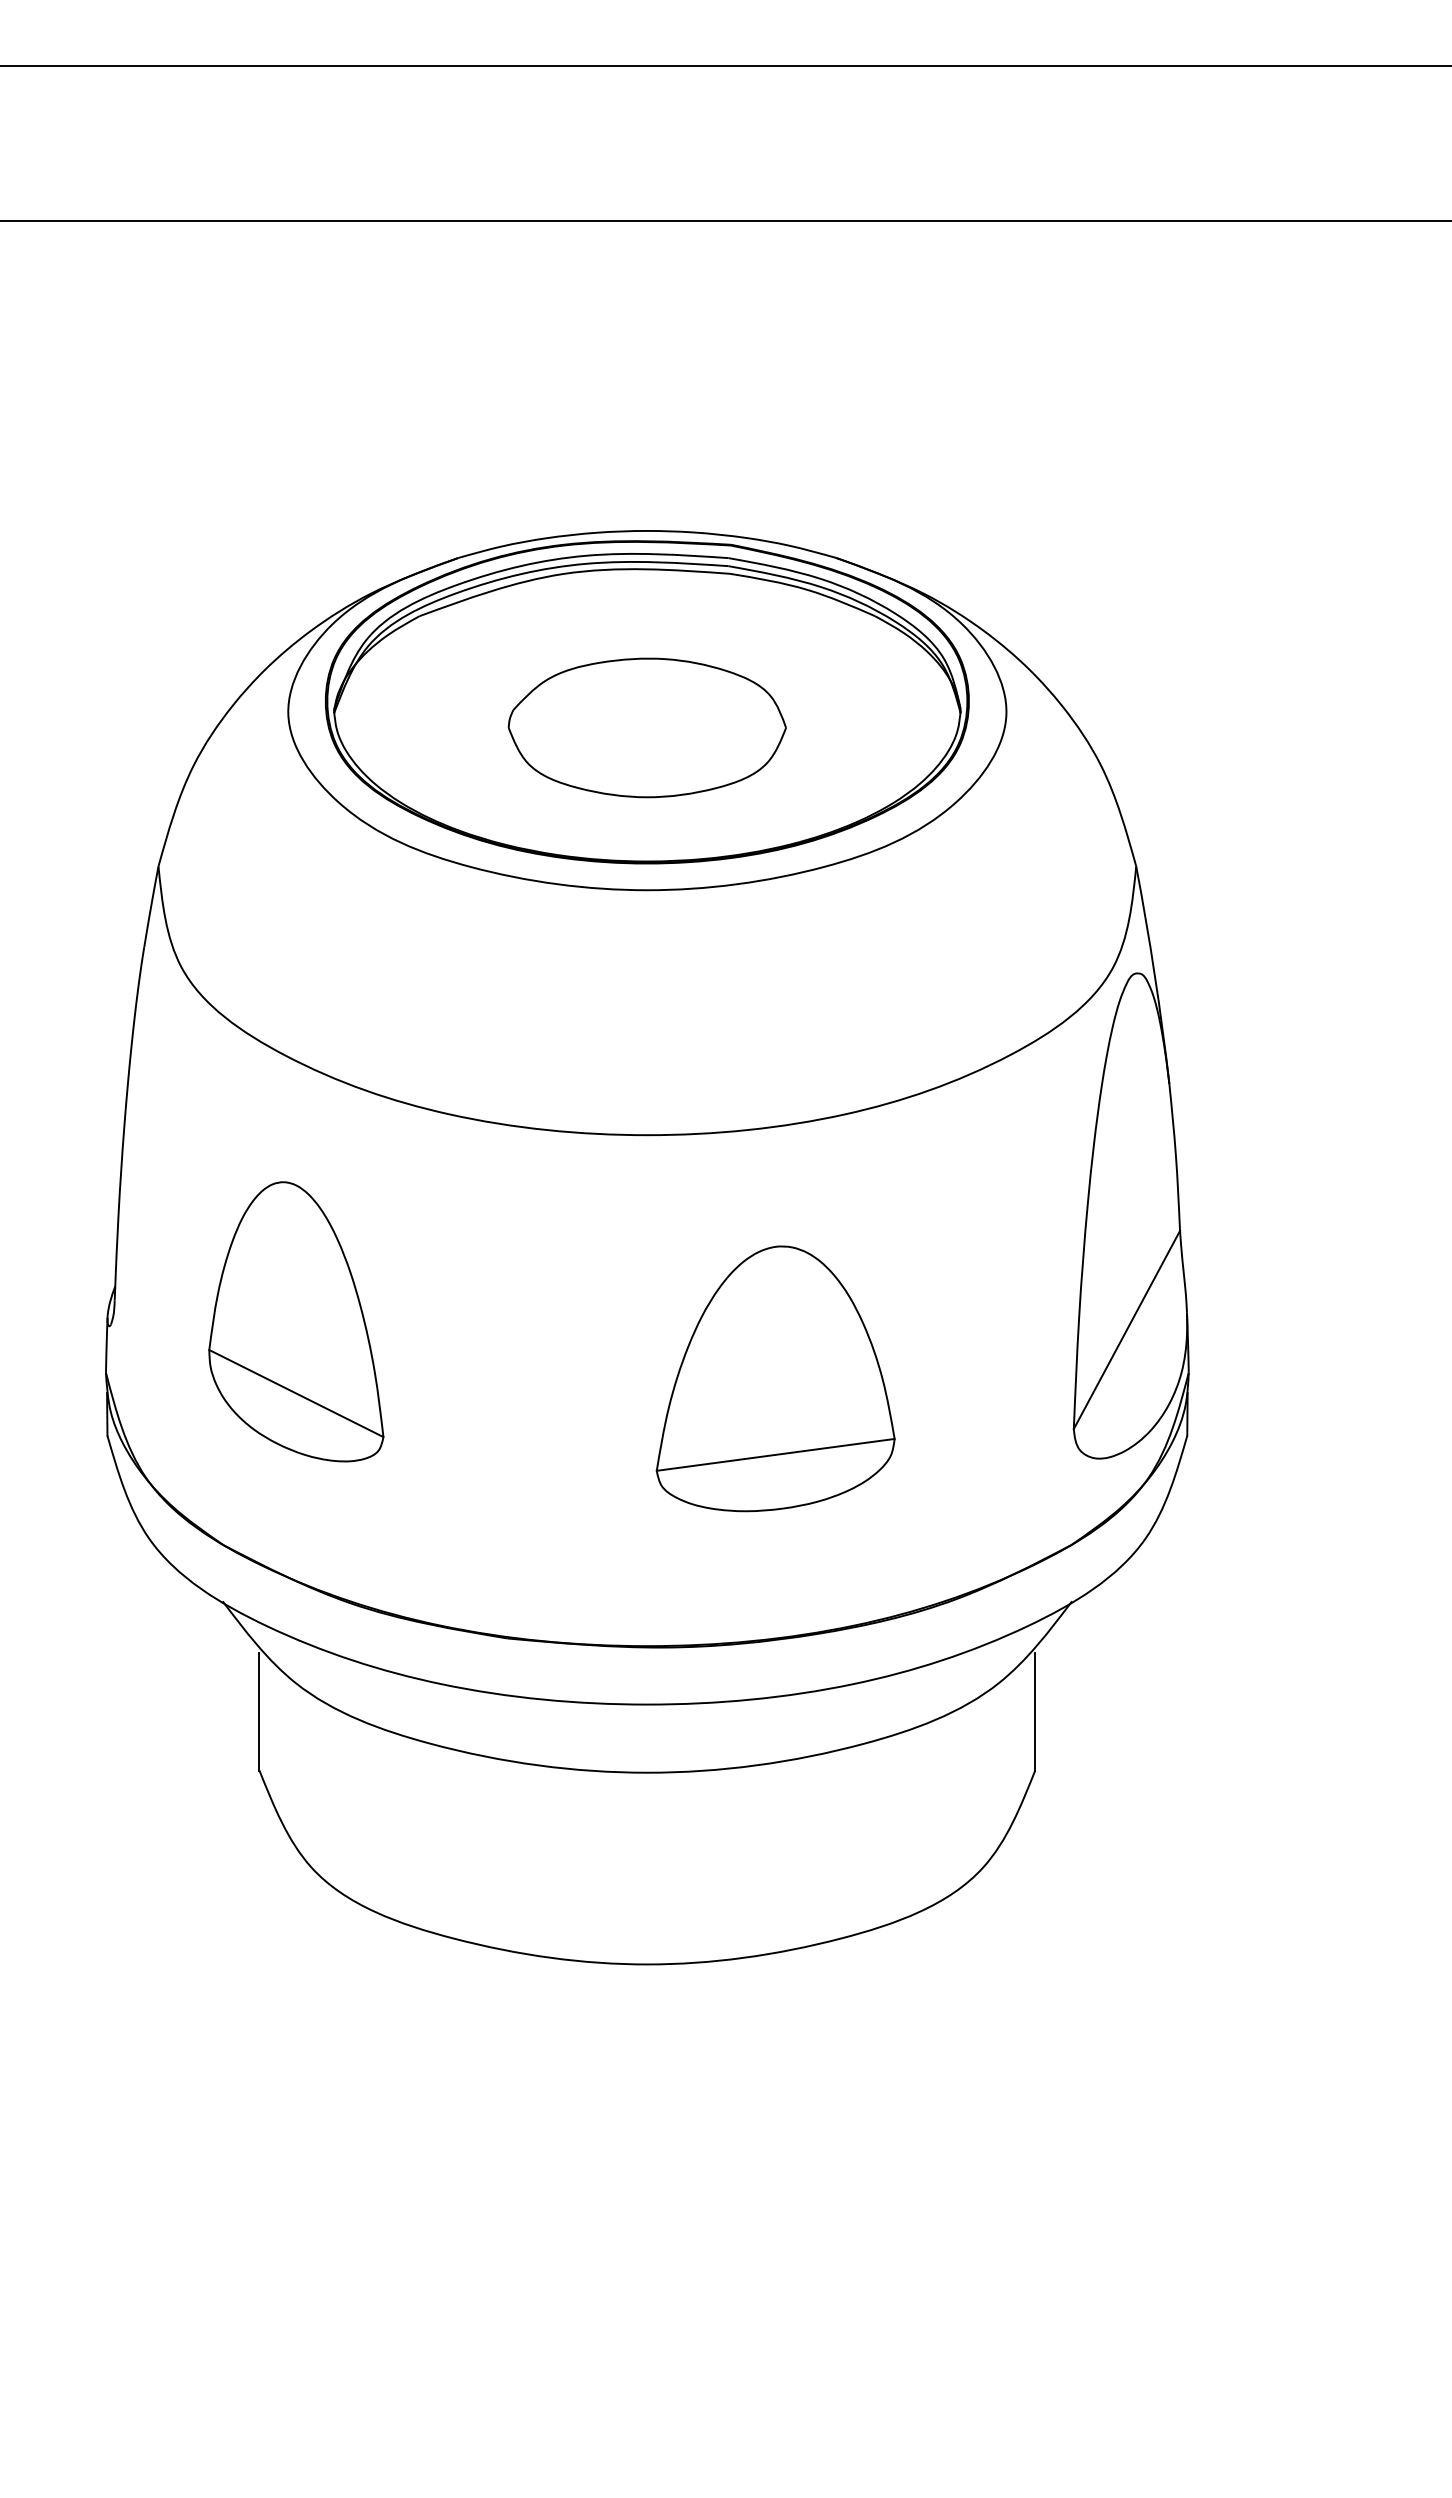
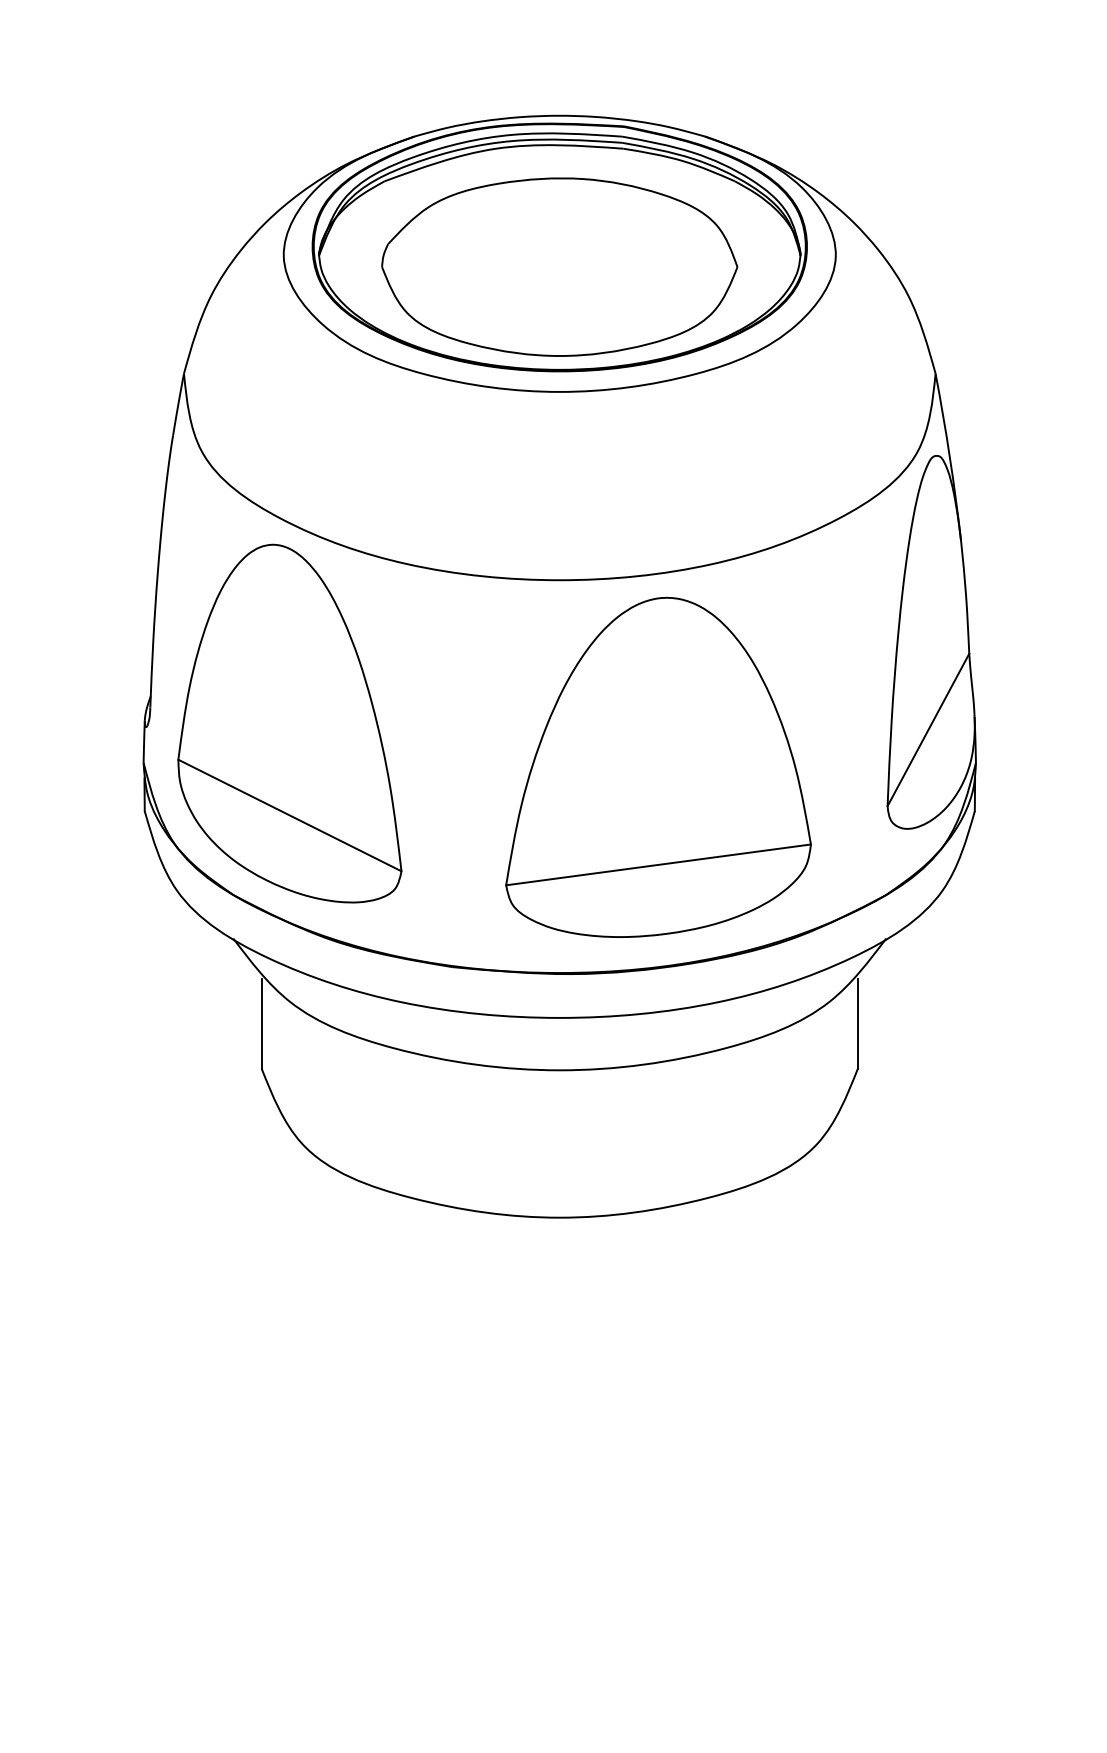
part: (647, 727) -> (559, 266), size x1.67
part: (296, 1321) -> (290, 723), size x1.67
part: (775, 1378) -> (658, 767), size x1.67

